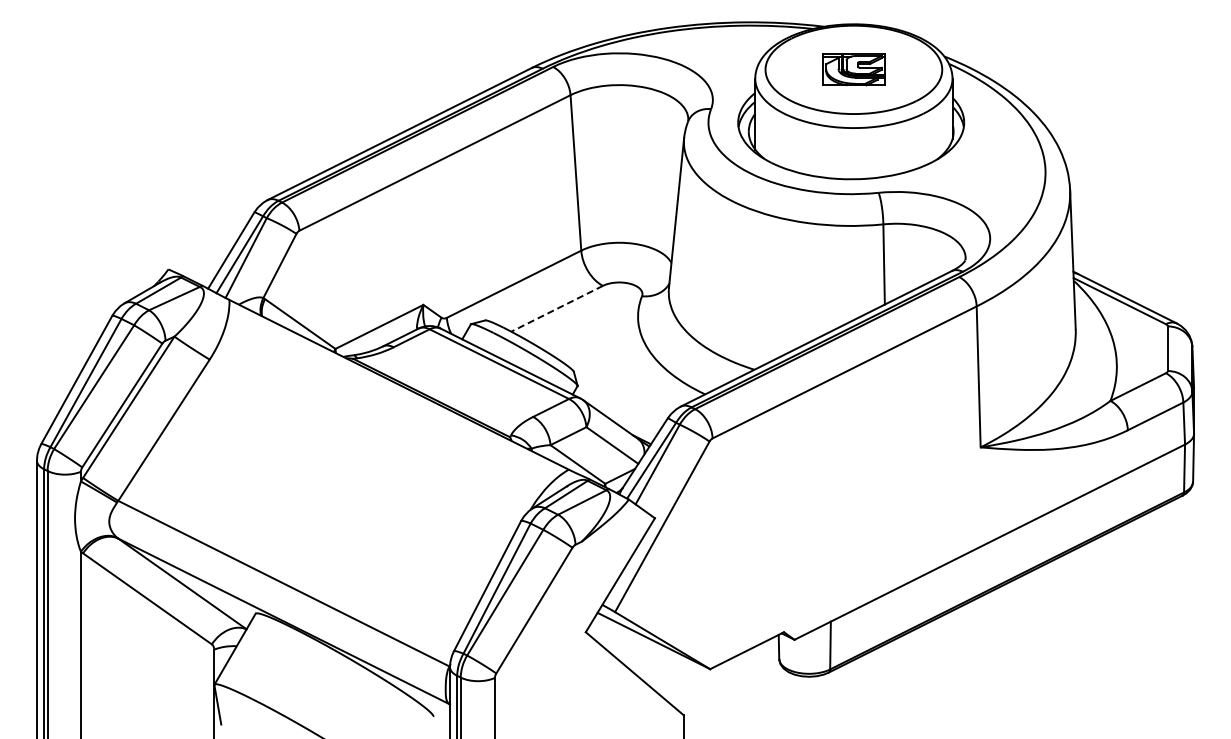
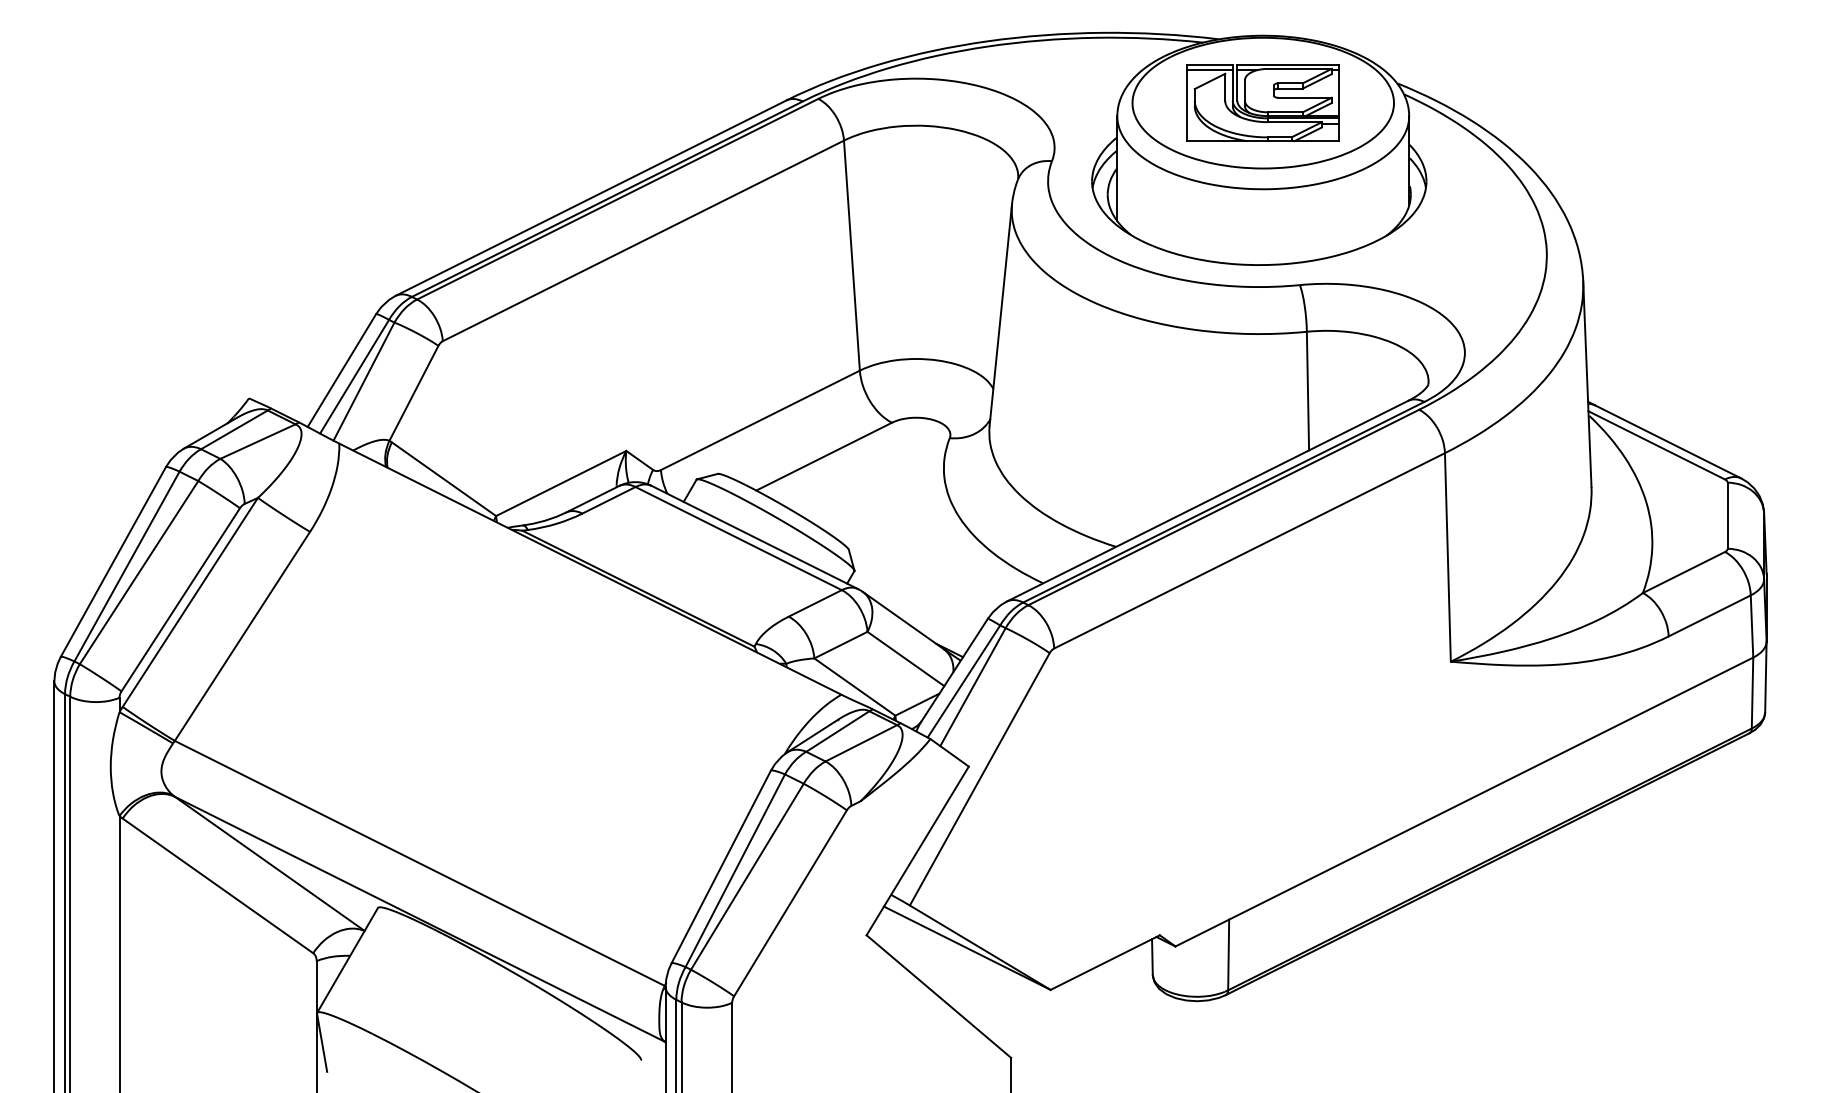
part: (853, 69) -> (1262, 102), size x1.67
line: (556, 309) -> (823, 457), dashed -> solid

